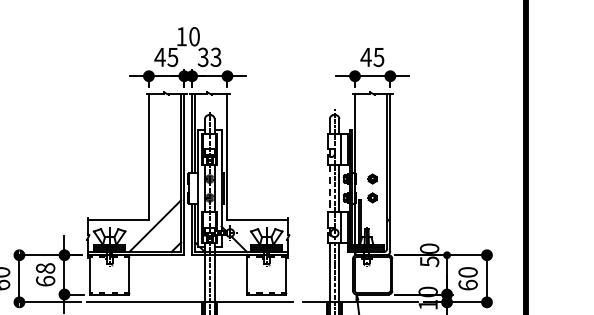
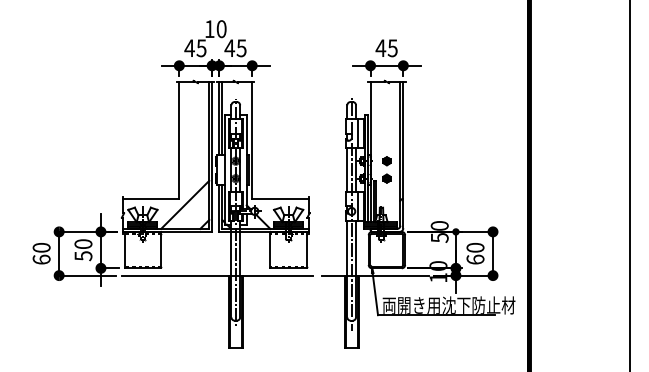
text: (209, 57) -> (235, 48), 33 -> 45
line: (330, 187) -> (347, 169), dashed -> solid
text: (45, 275) -> (83, 250), 68 -> 50

